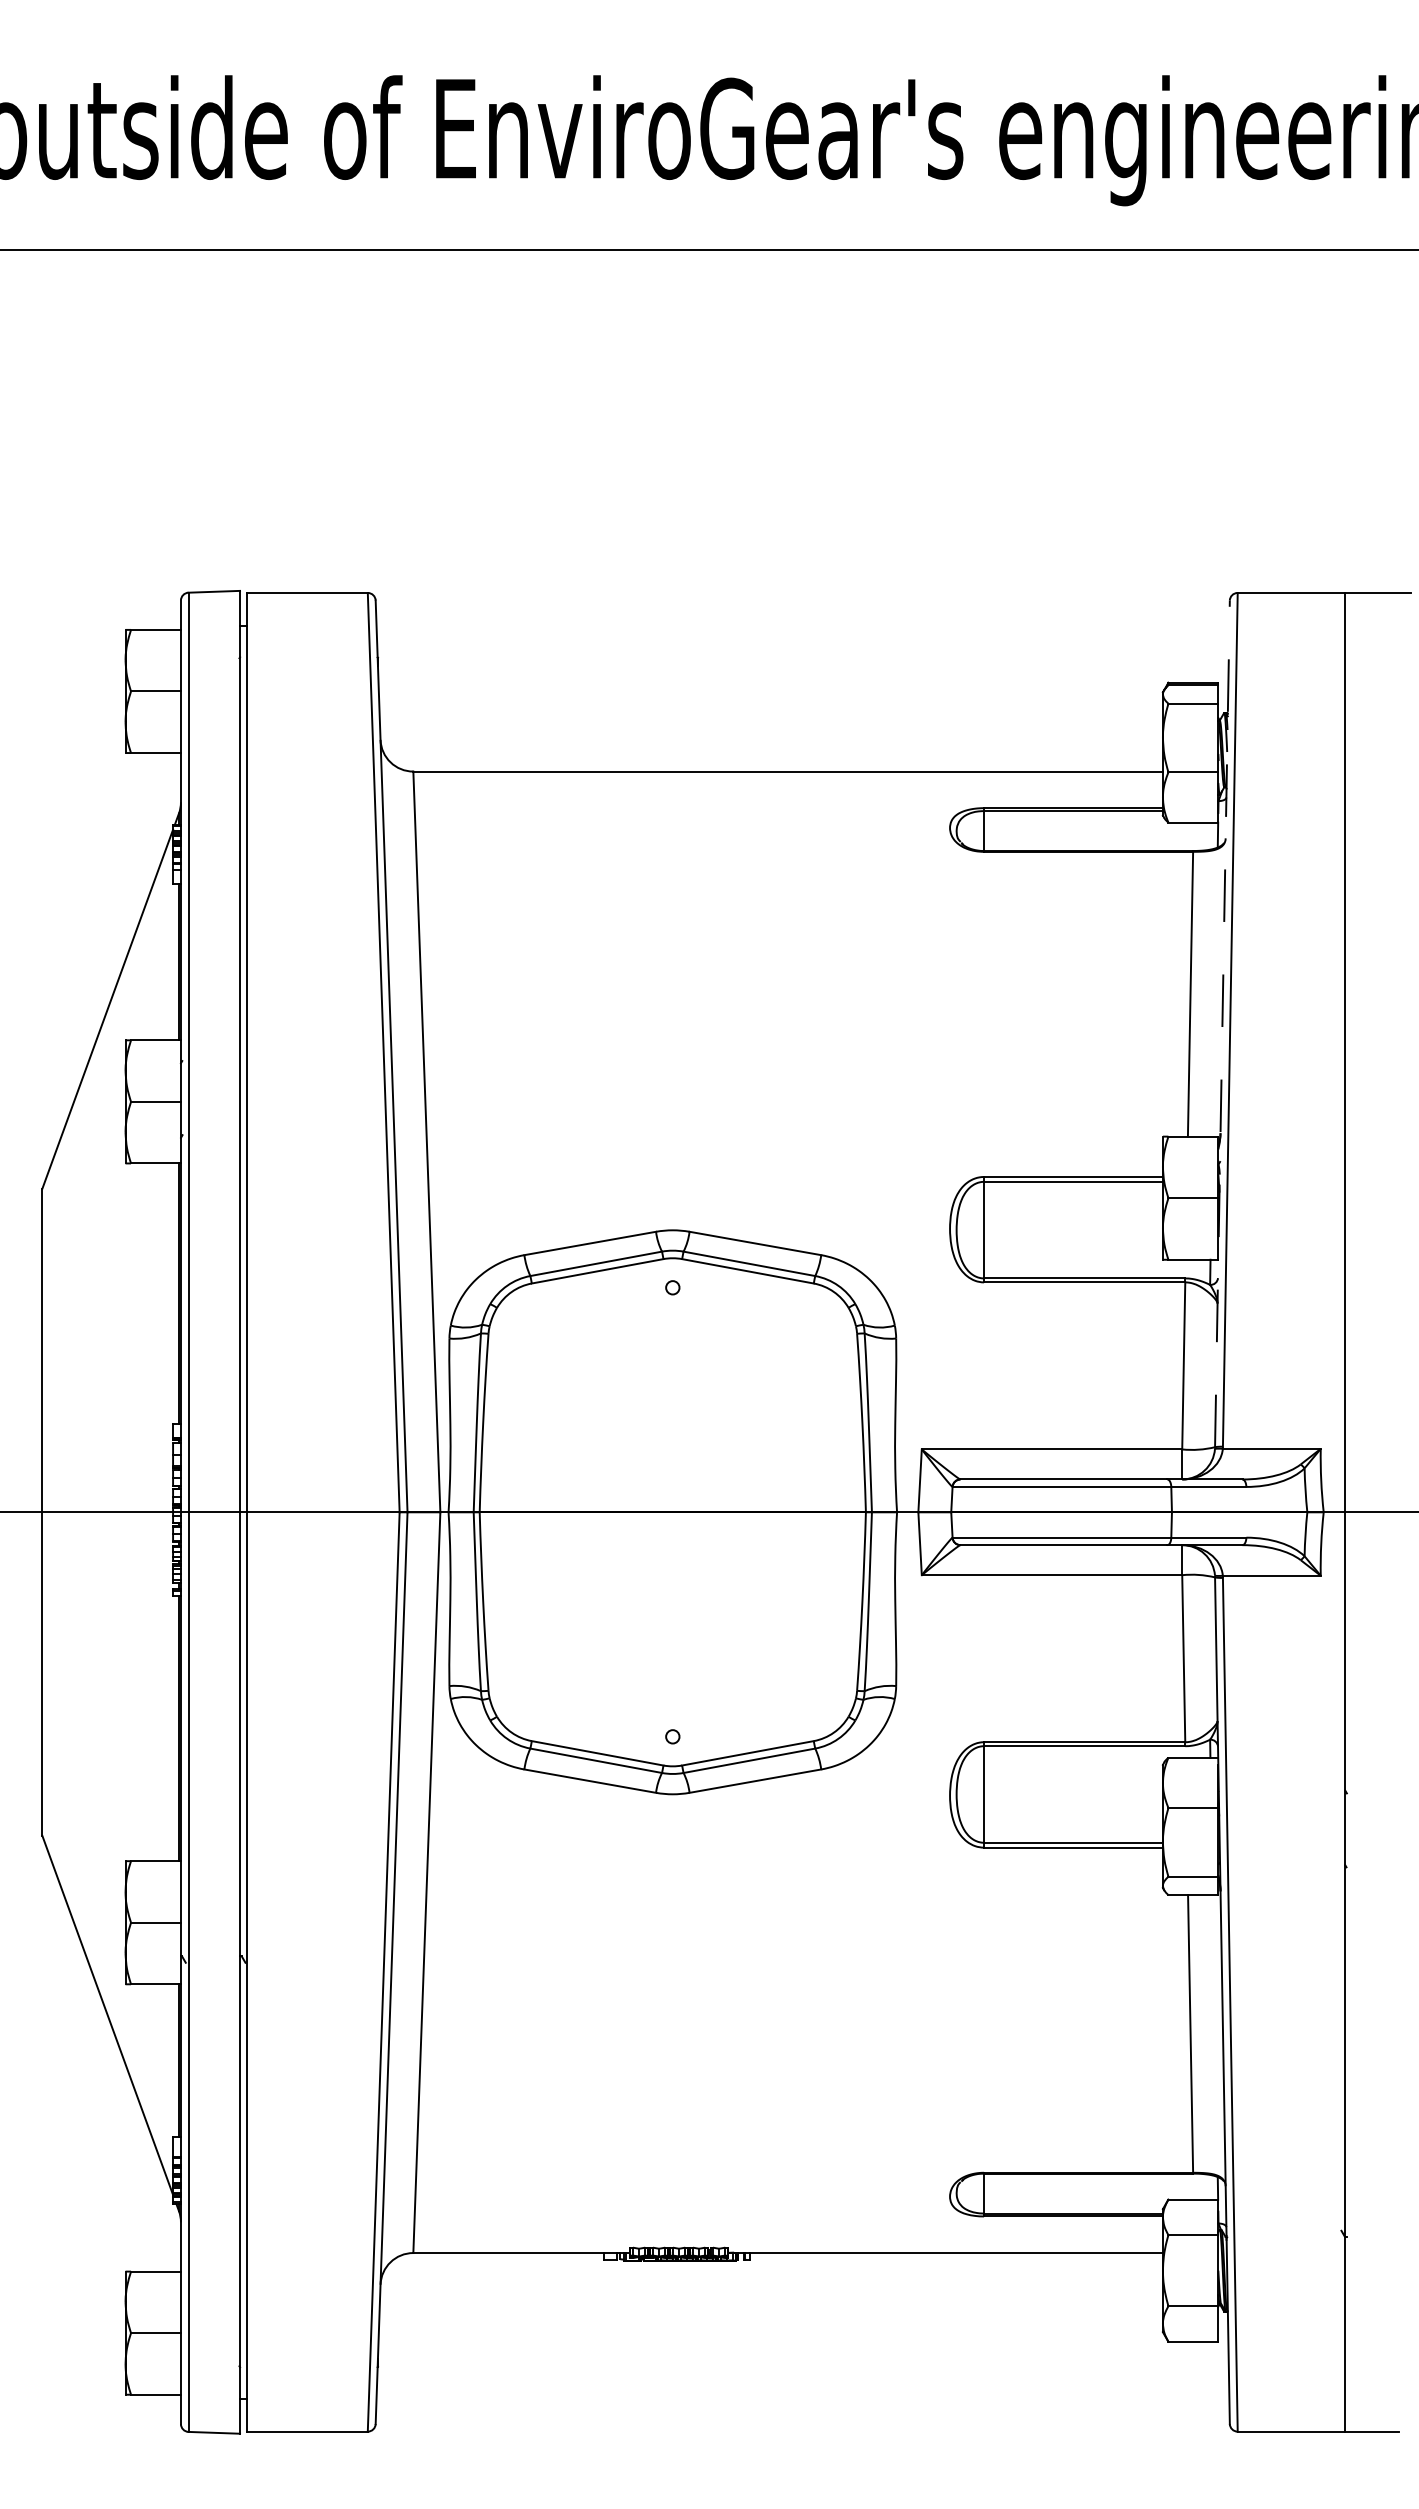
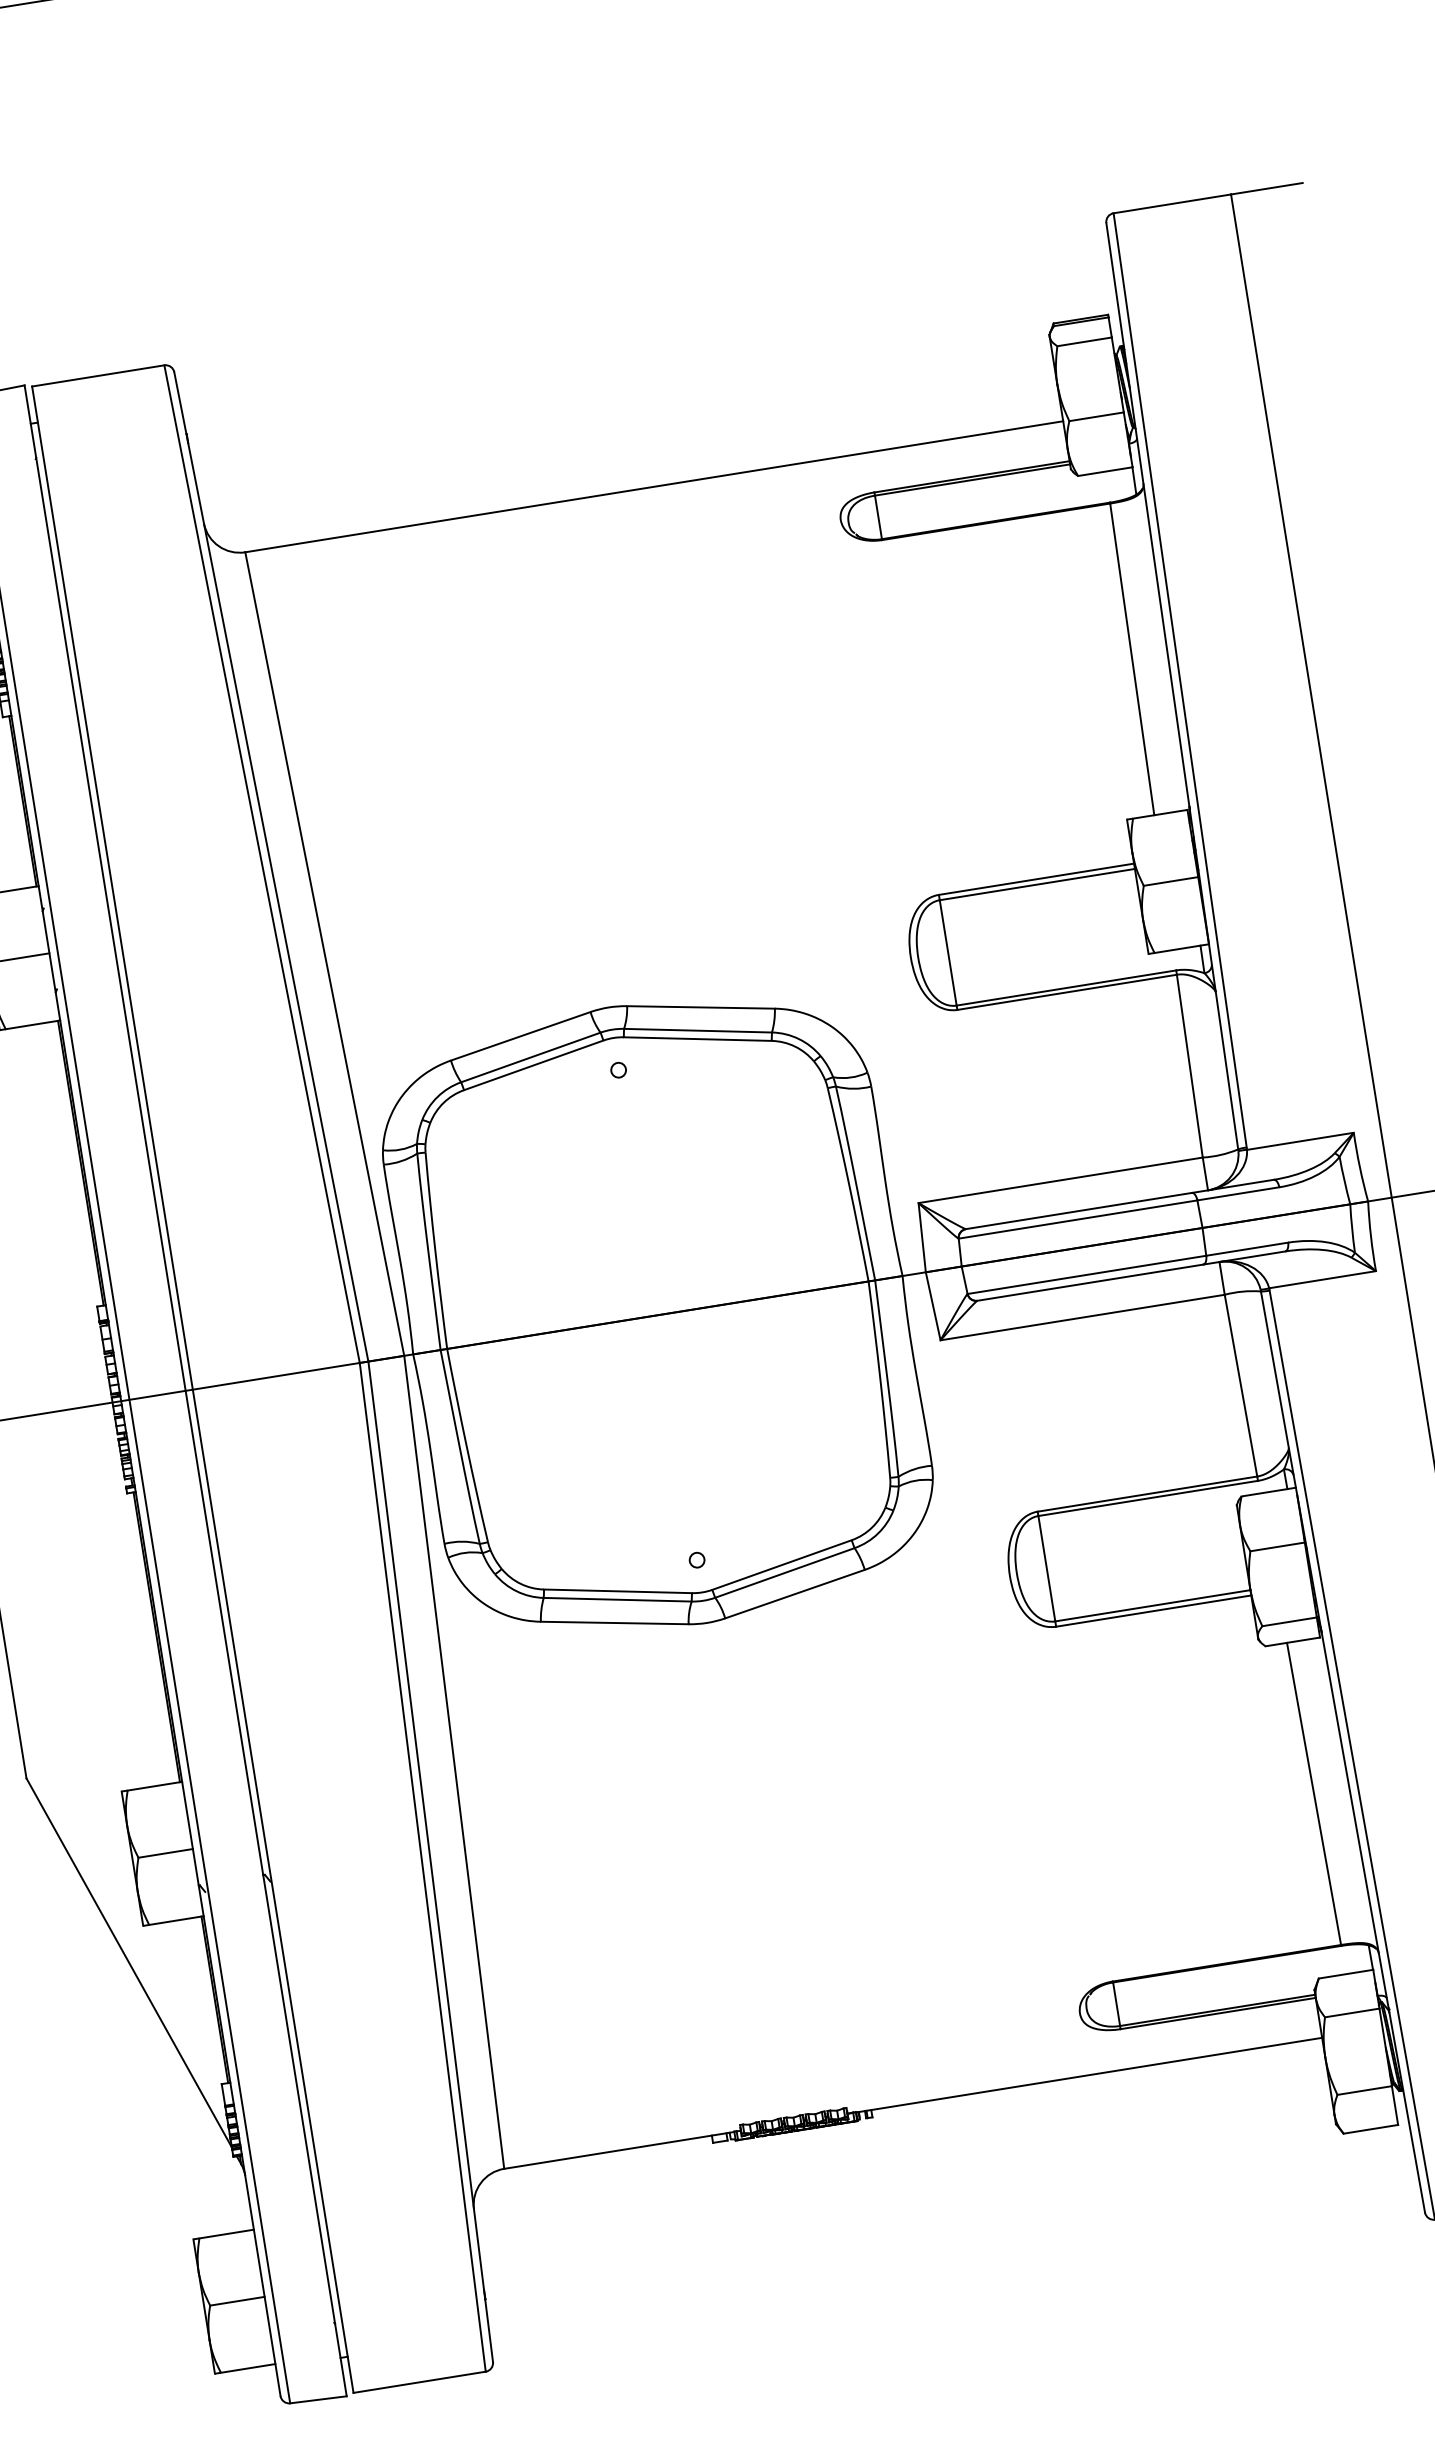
line: (1222, 1023) -> (1172, 685), dashed -> solid

